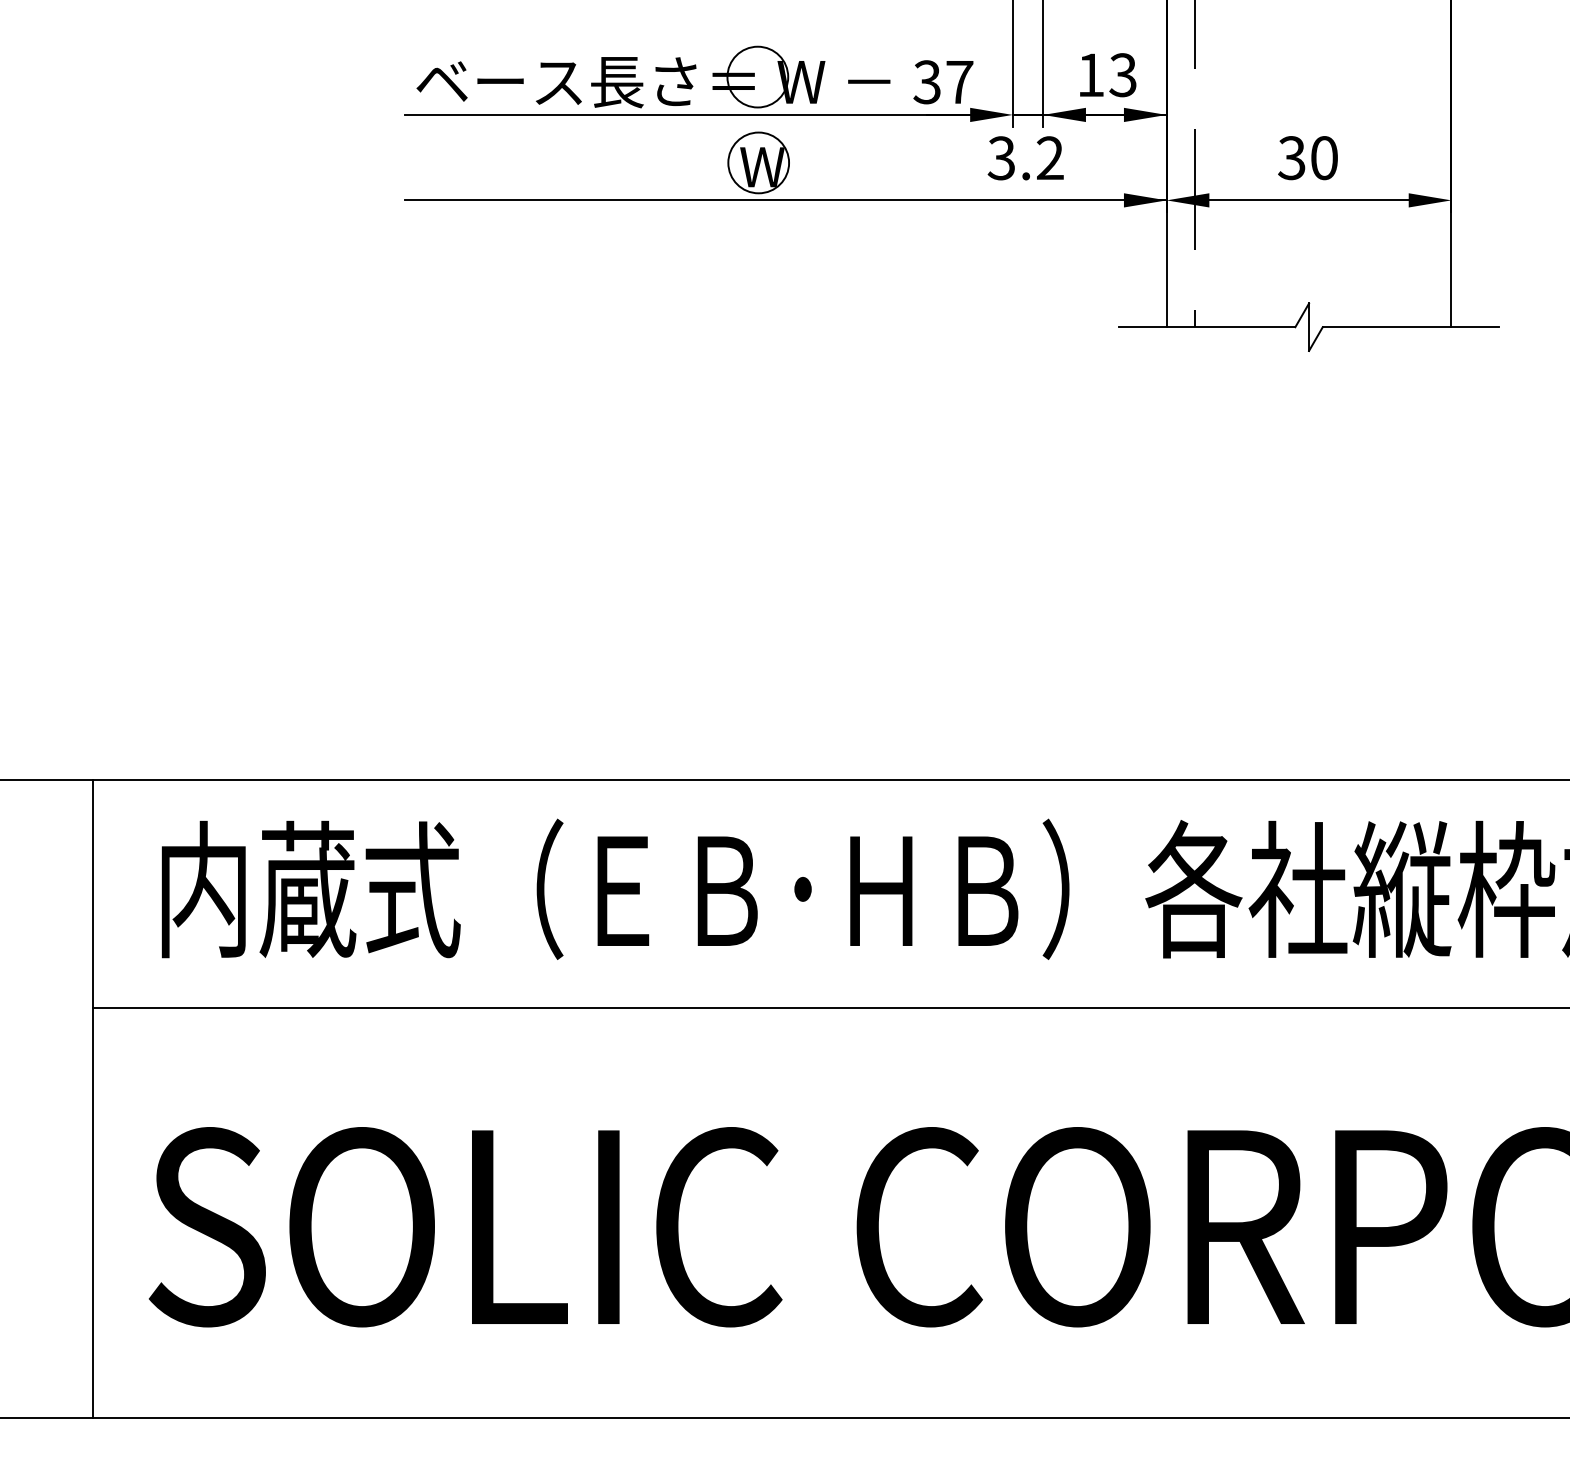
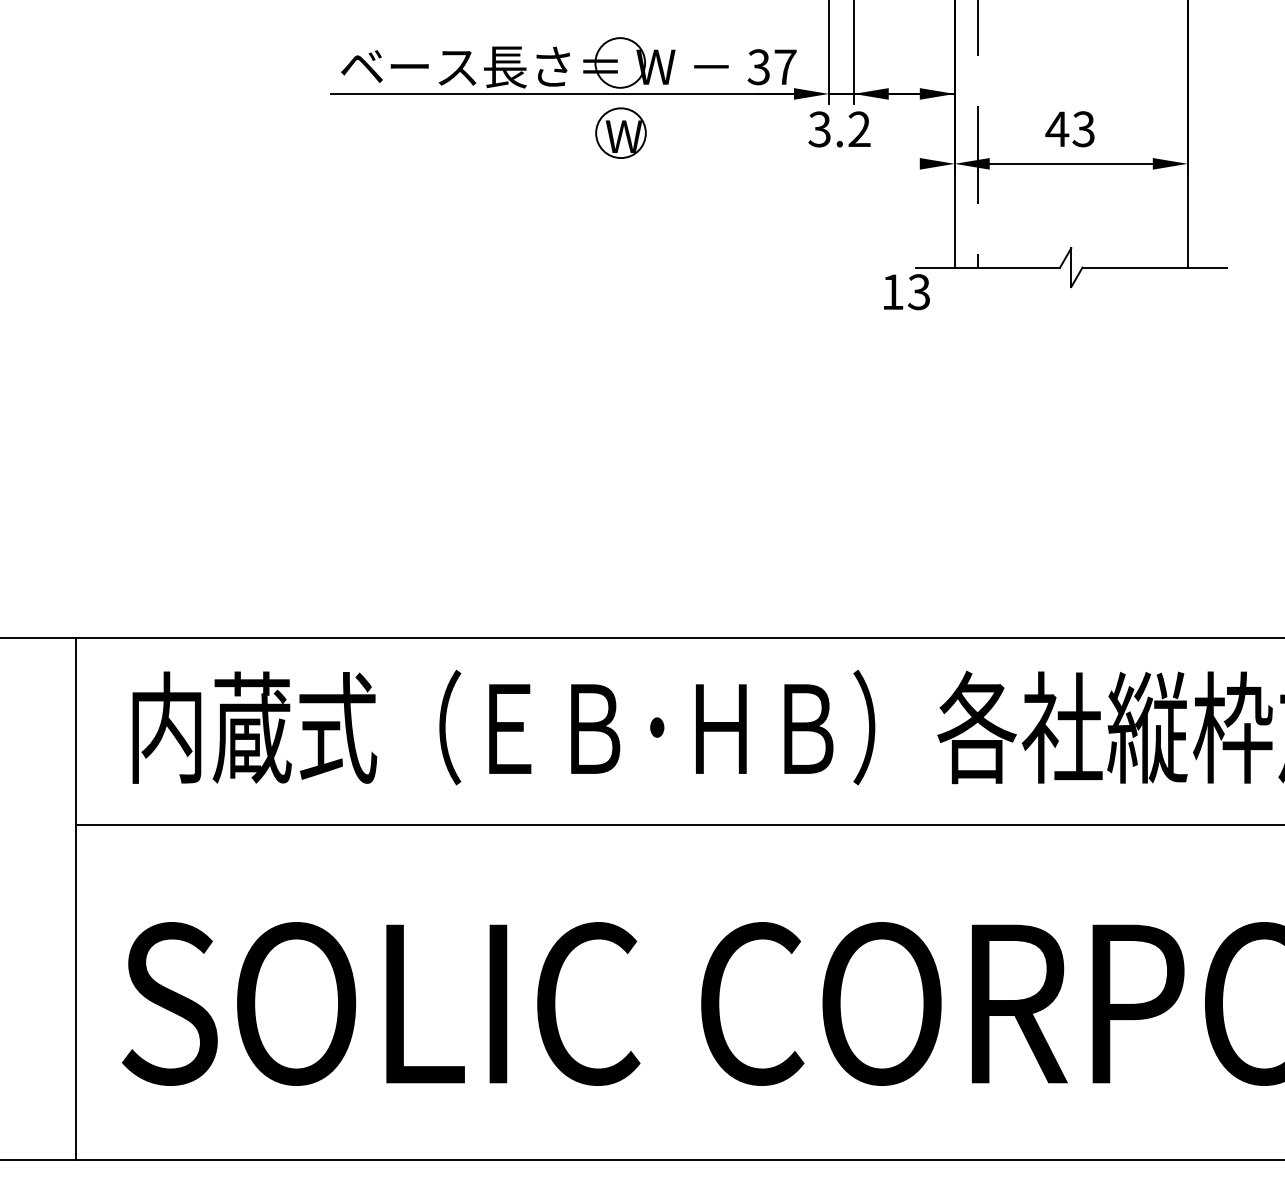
text: (1108, 75) -> (907, 292), moved
text: (1307, 158) -> (1070, 129), 30 -> 43
line: (785, 200) -> (642, 163), removed

